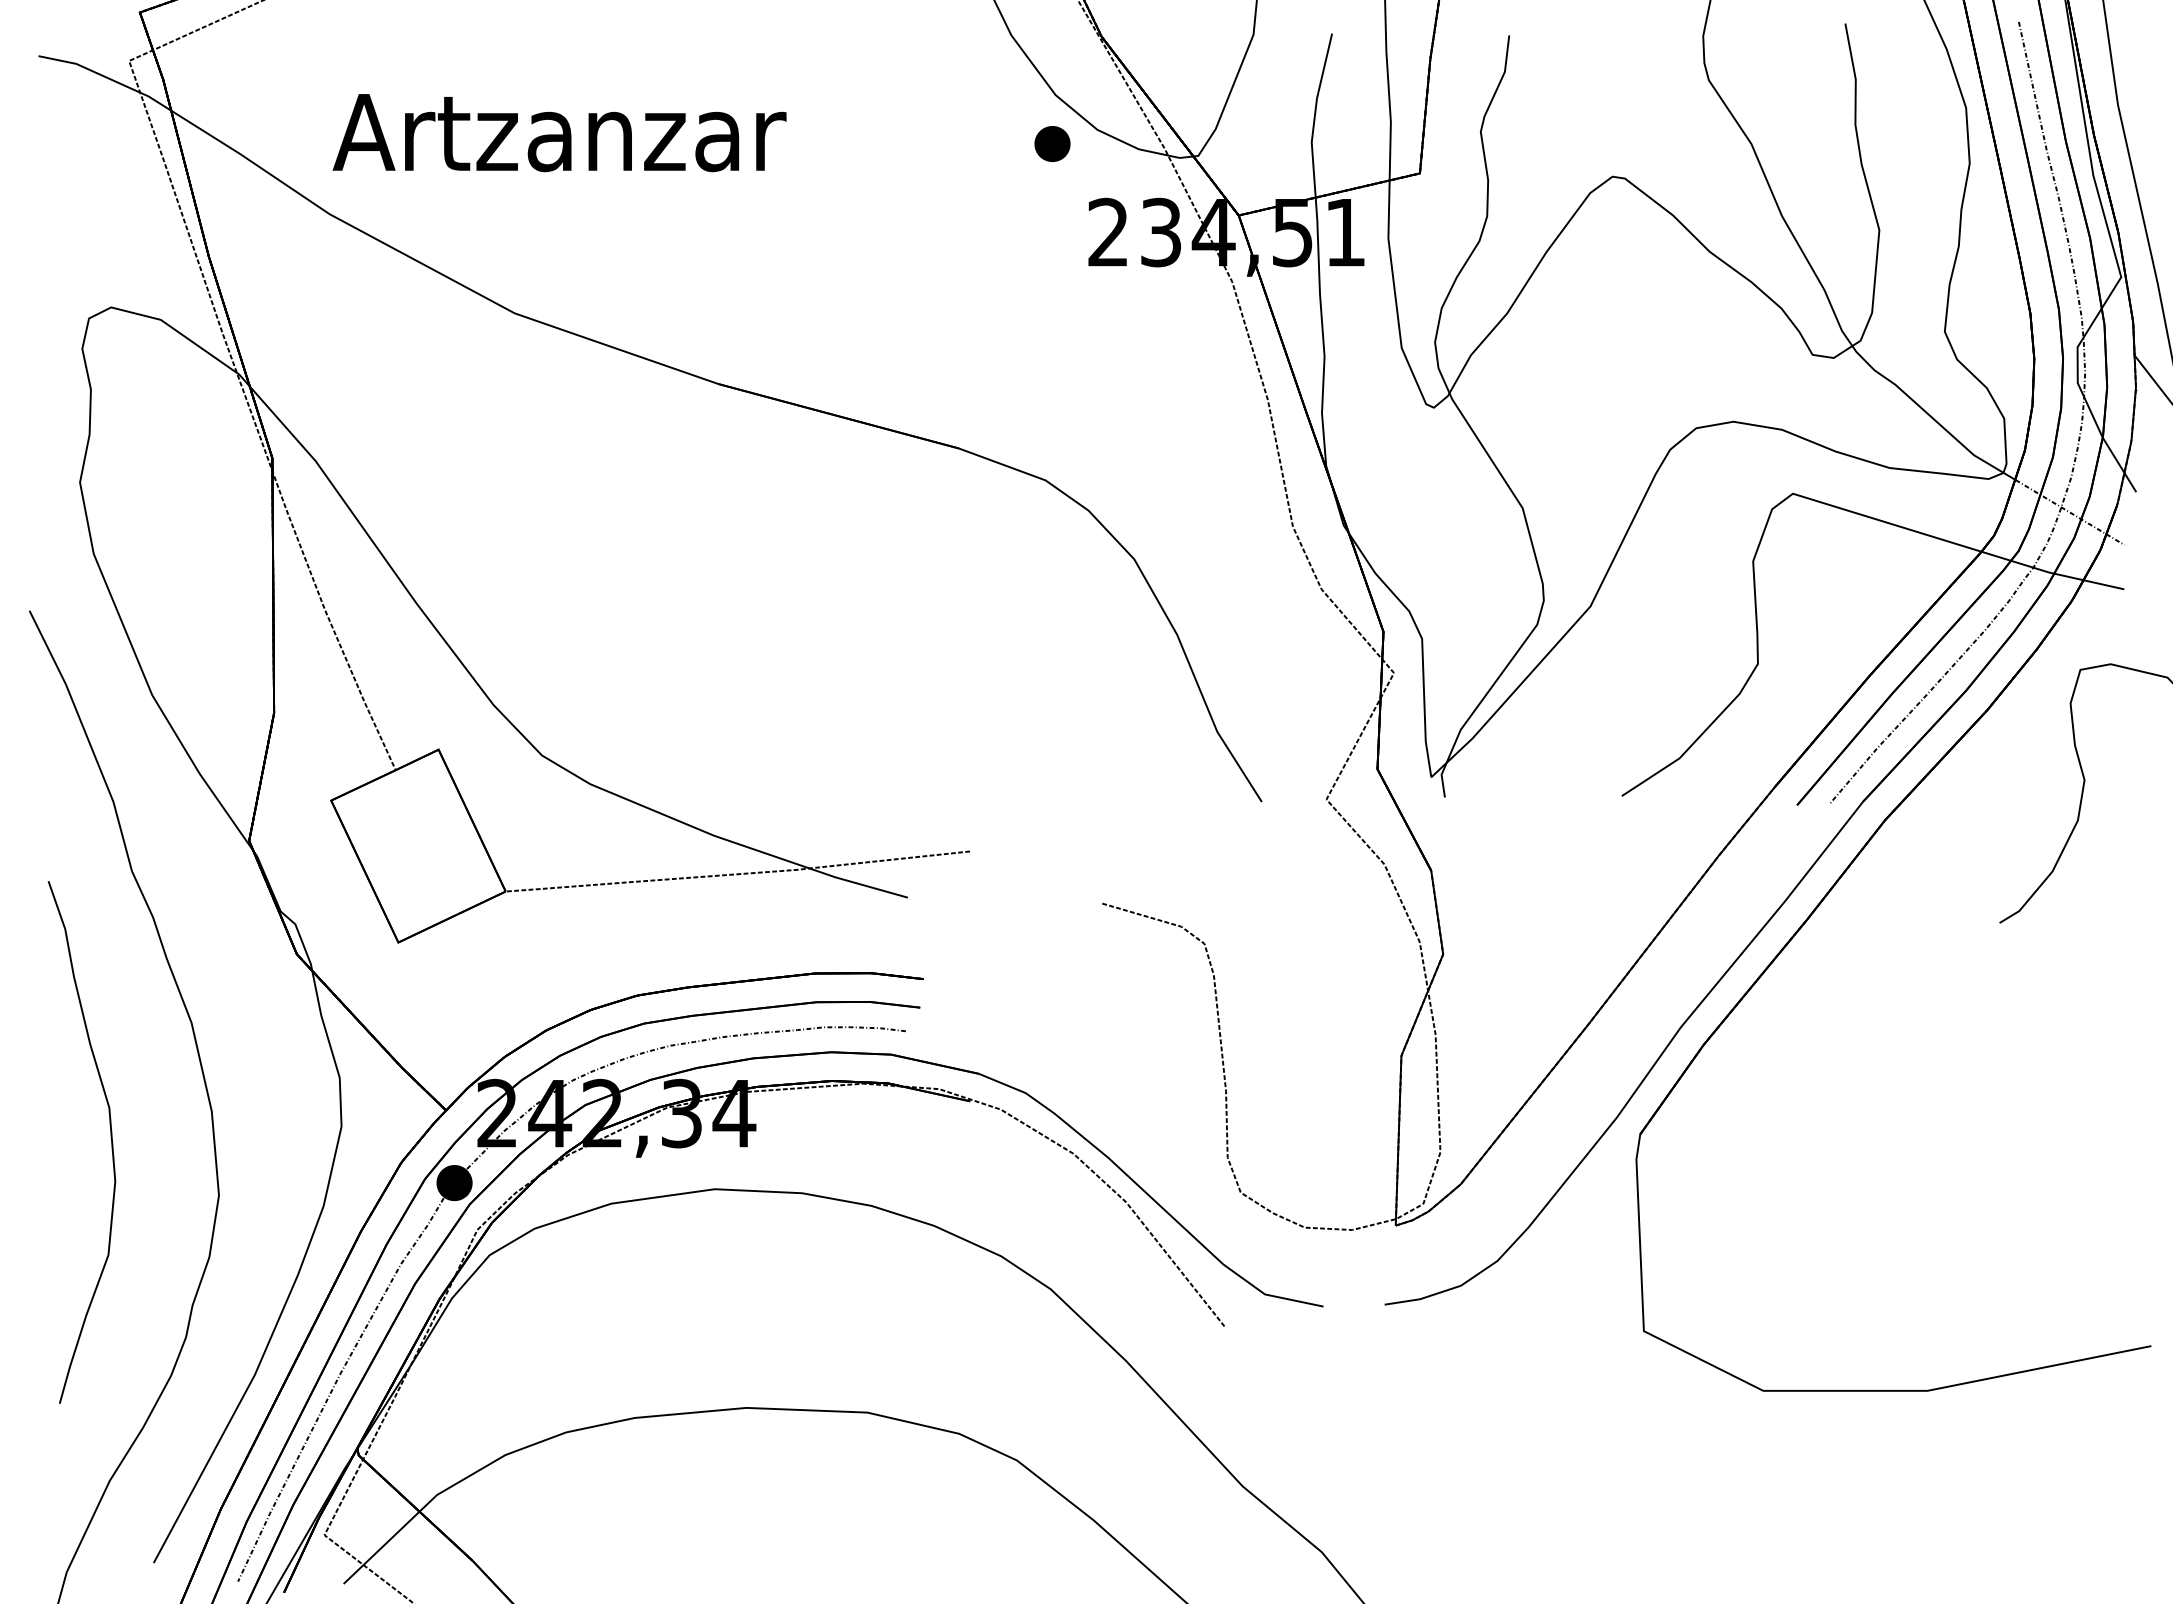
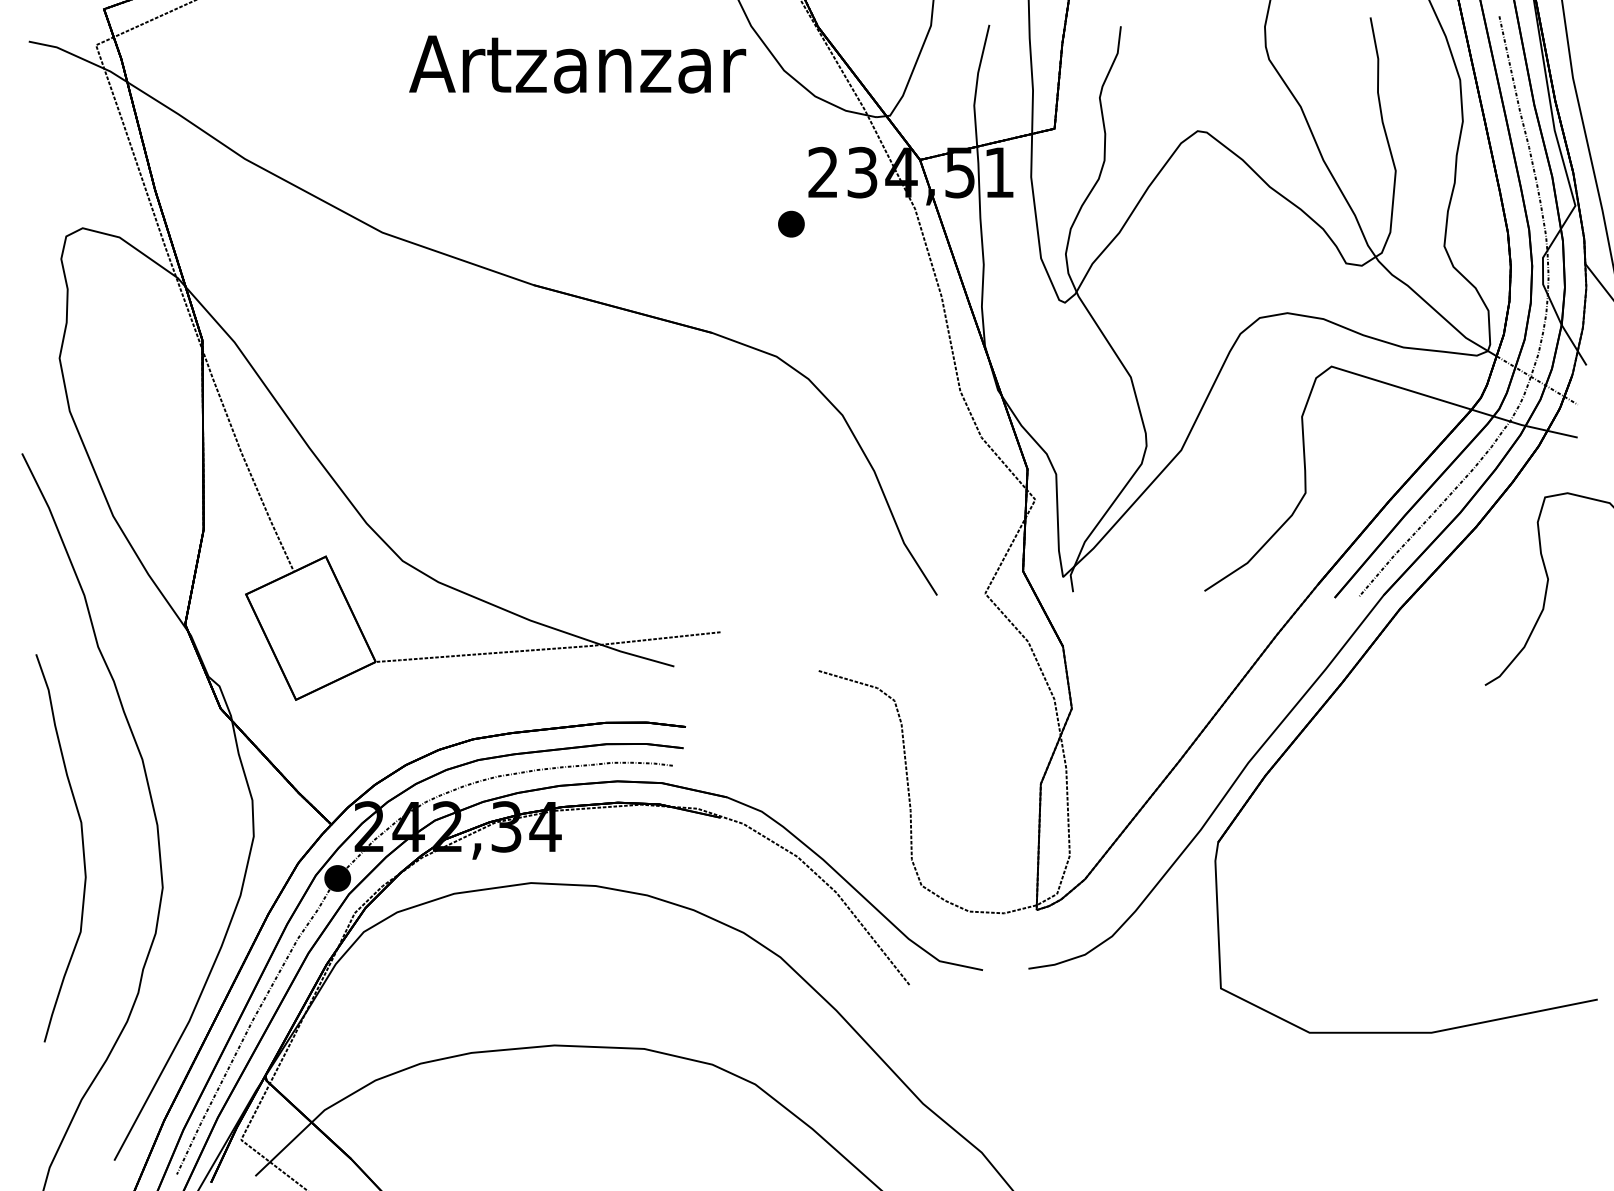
text: (559, 133) -> (577, 64), moved
part: (1052, 143) -> (791, 223), moved

